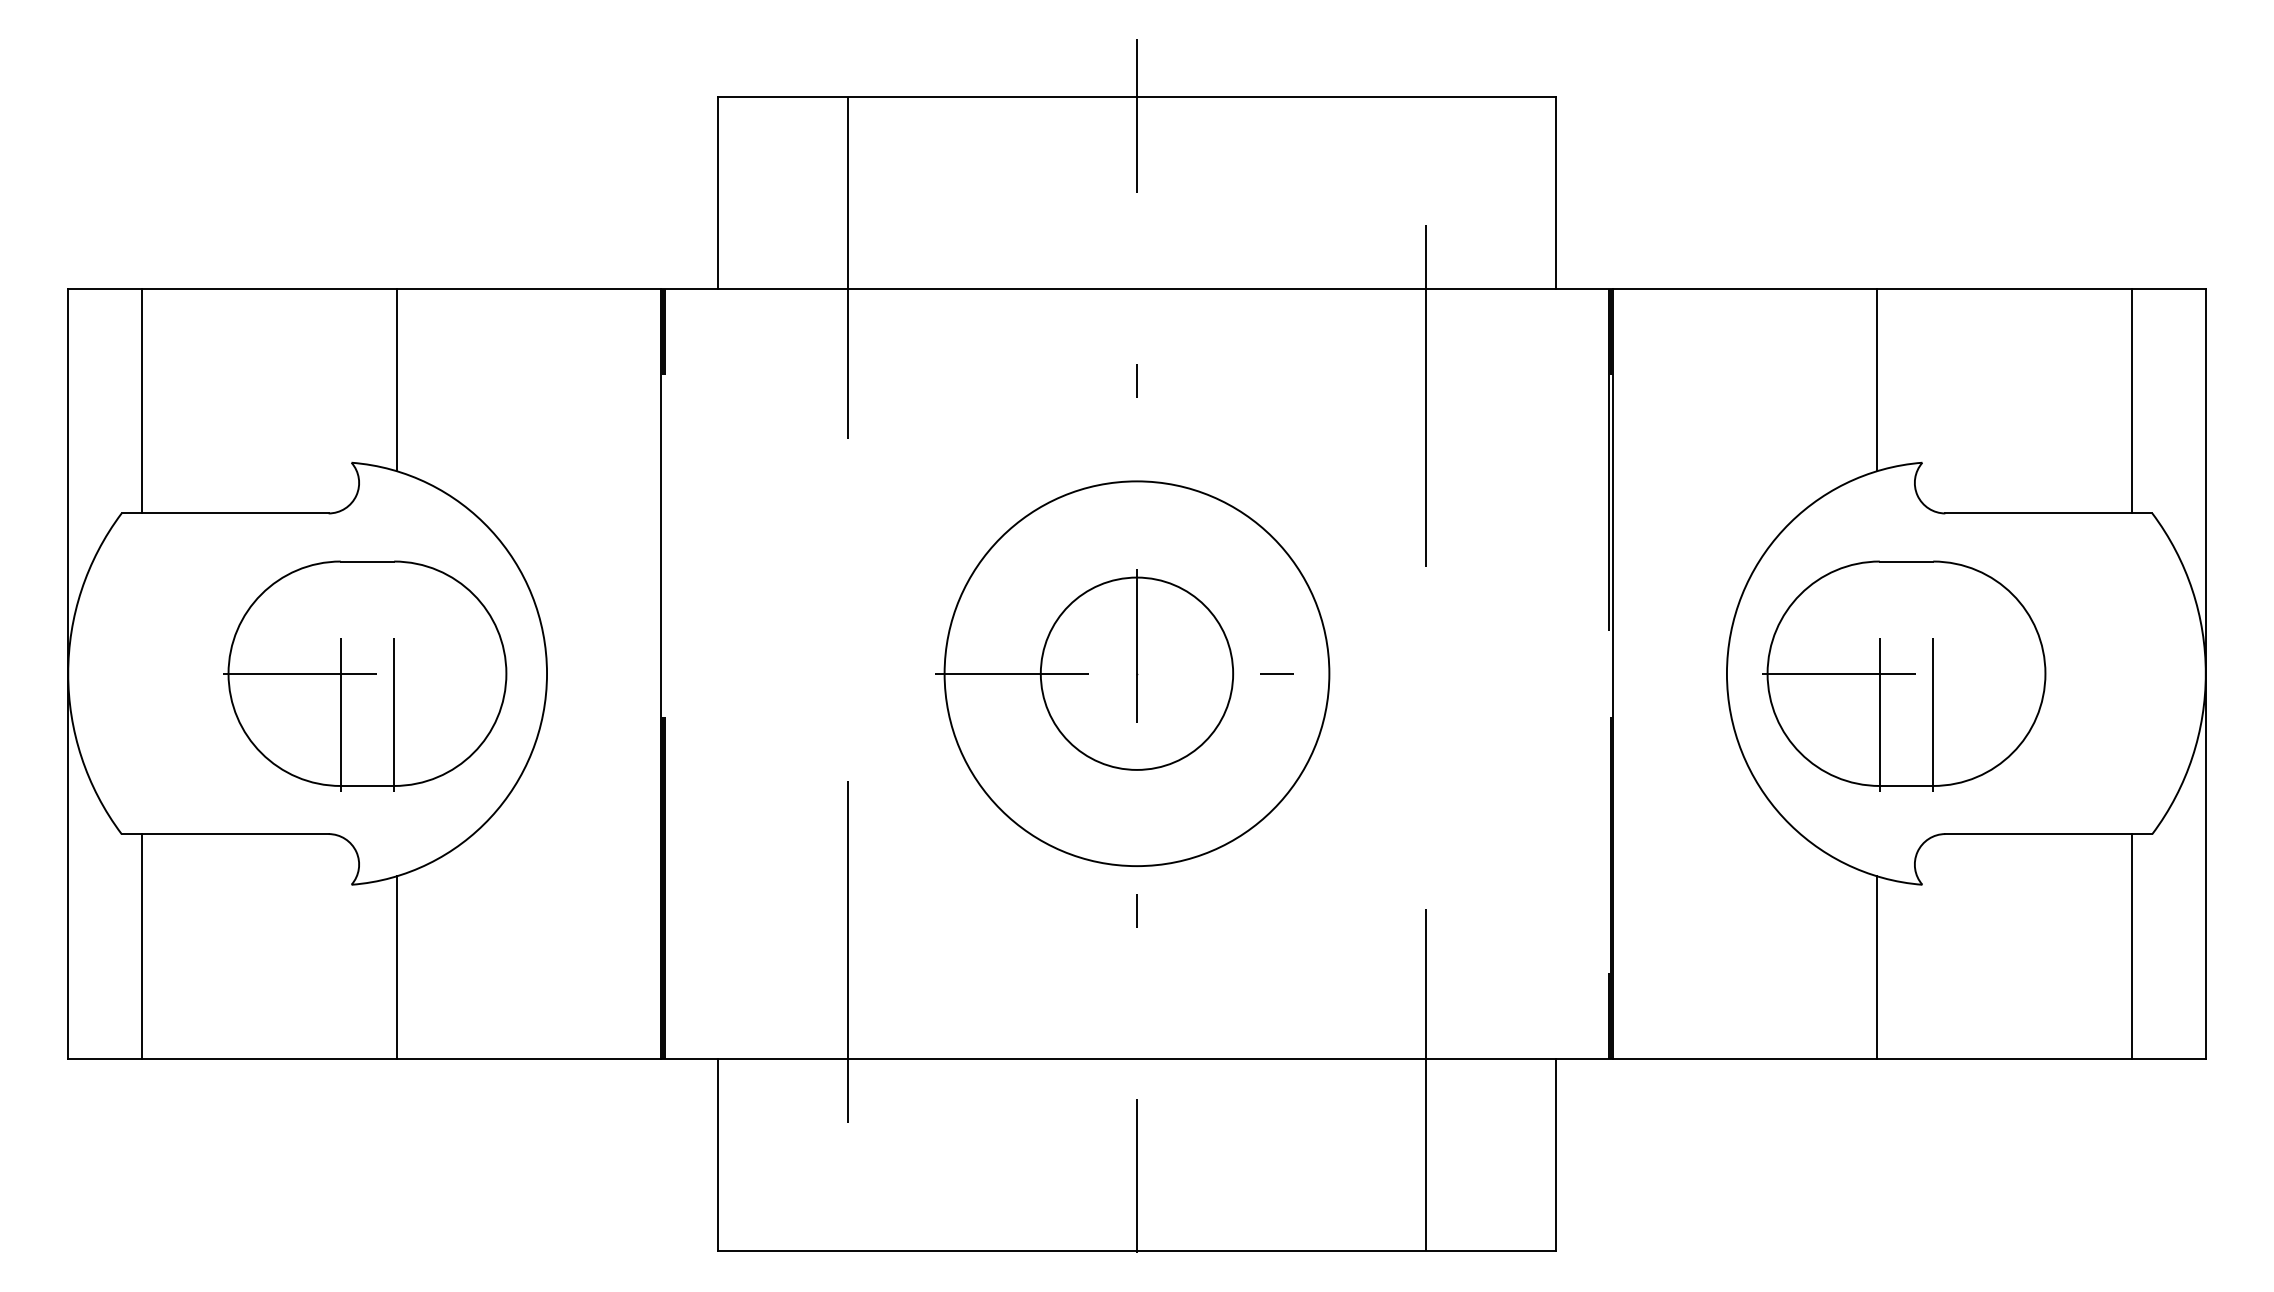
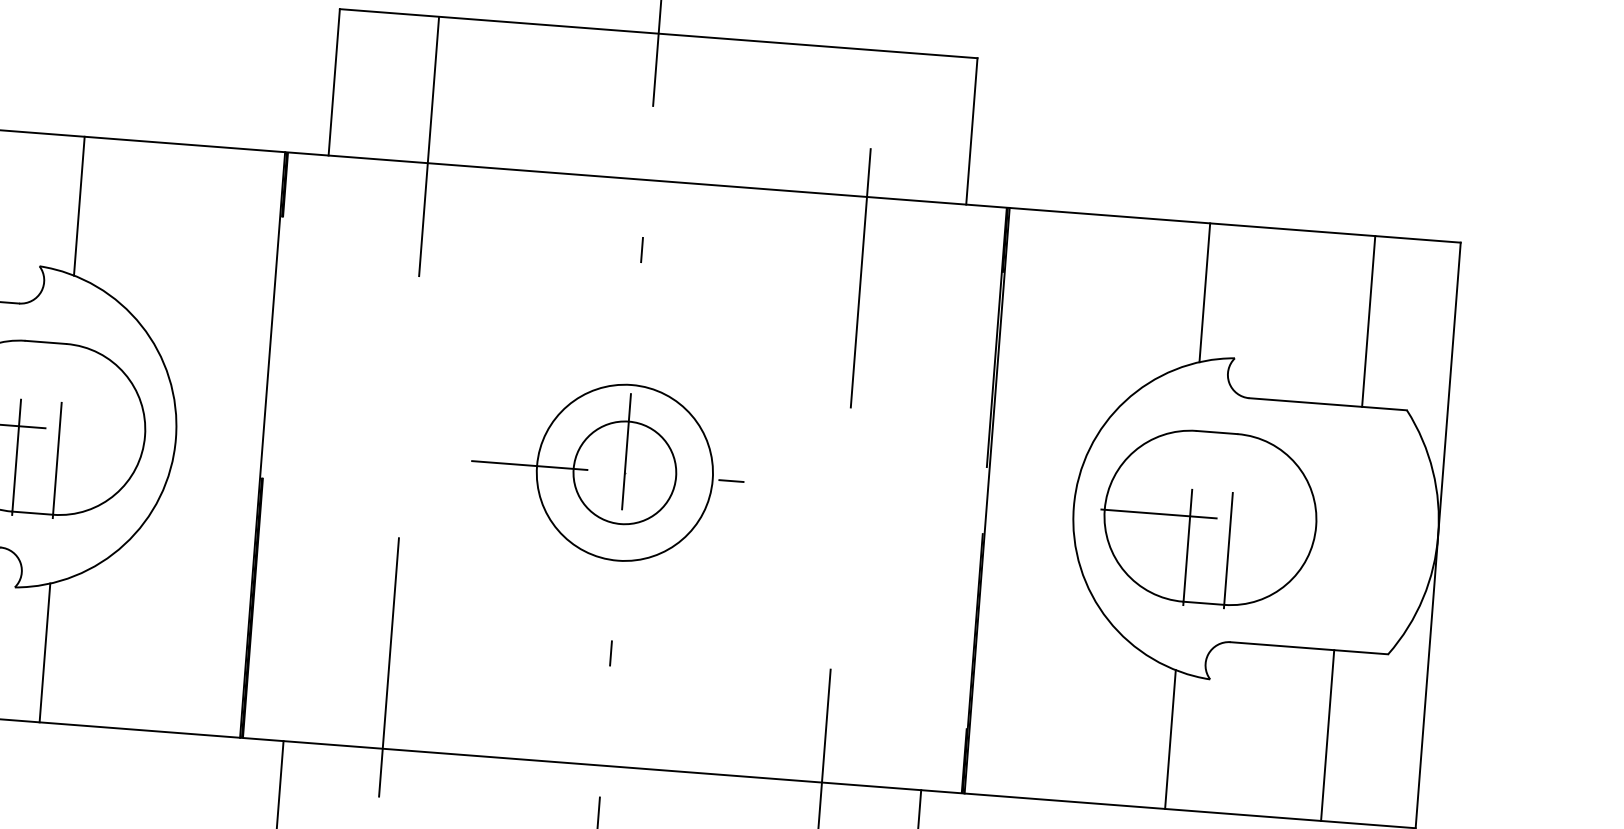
line: (2132, 401) -> (1368, 321), moved
circle: (1136, 673) -> (624, 472), size x0.6
circle: (1136, 673) -> (624, 472), size x0.7
line: (2132, 946) -> (1327, 735), moved

